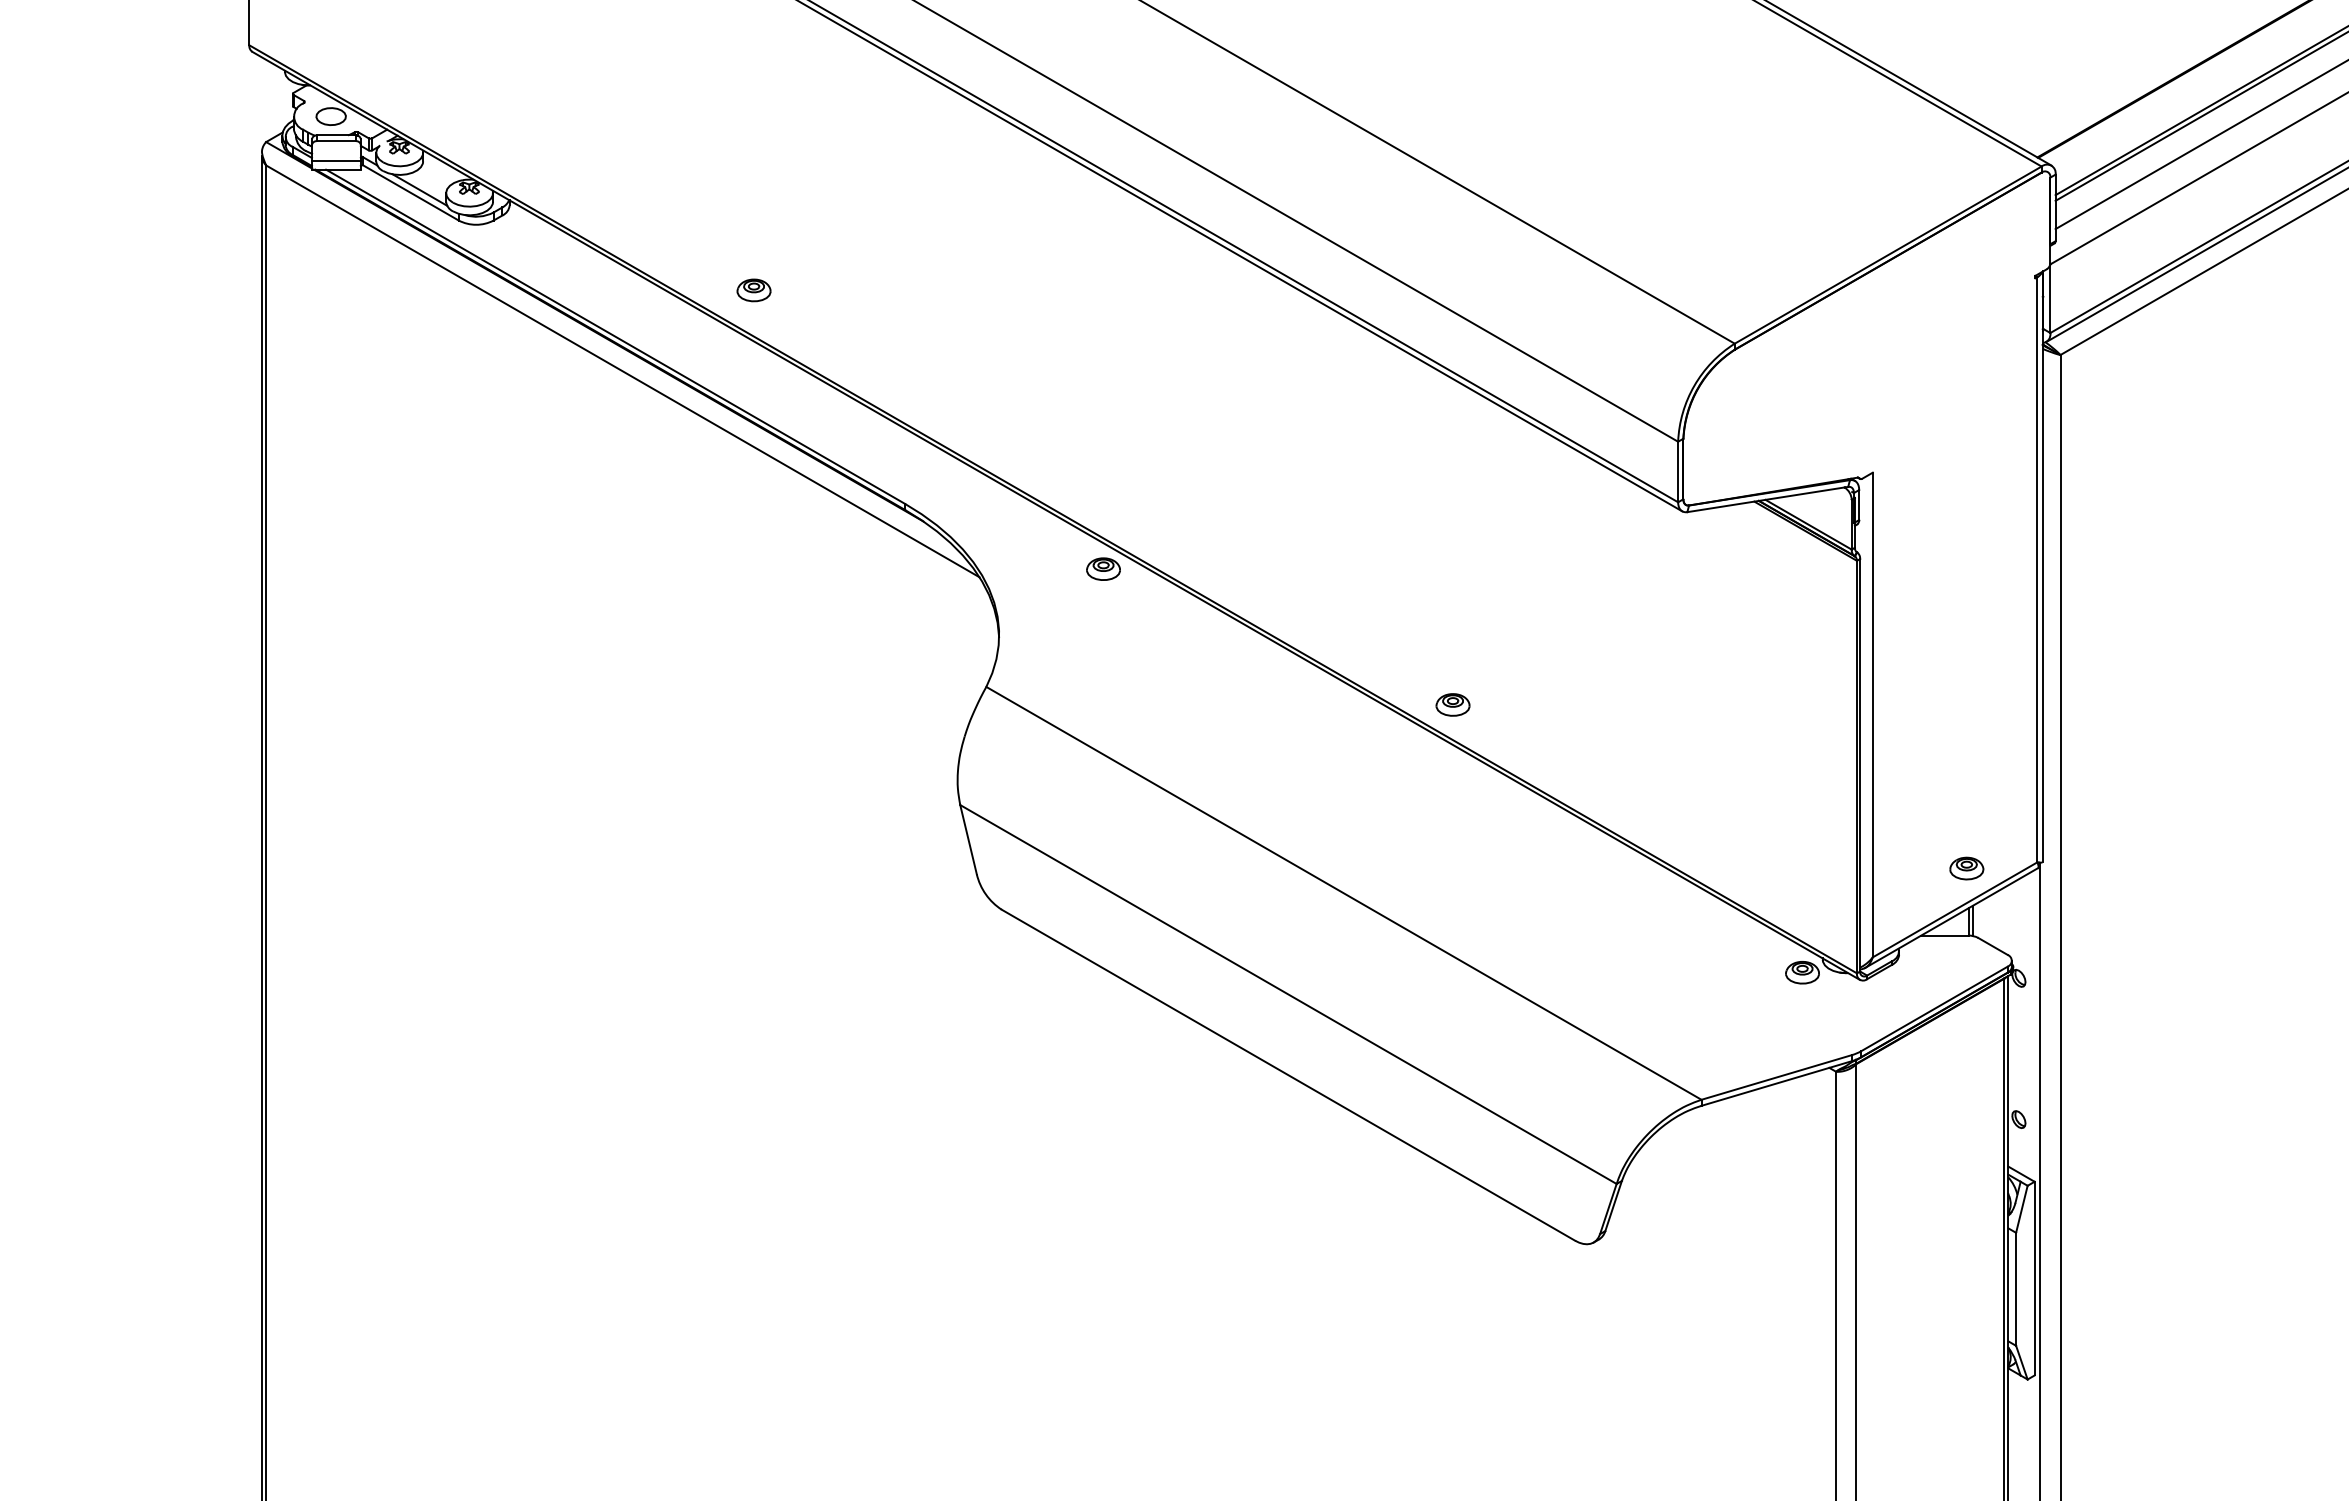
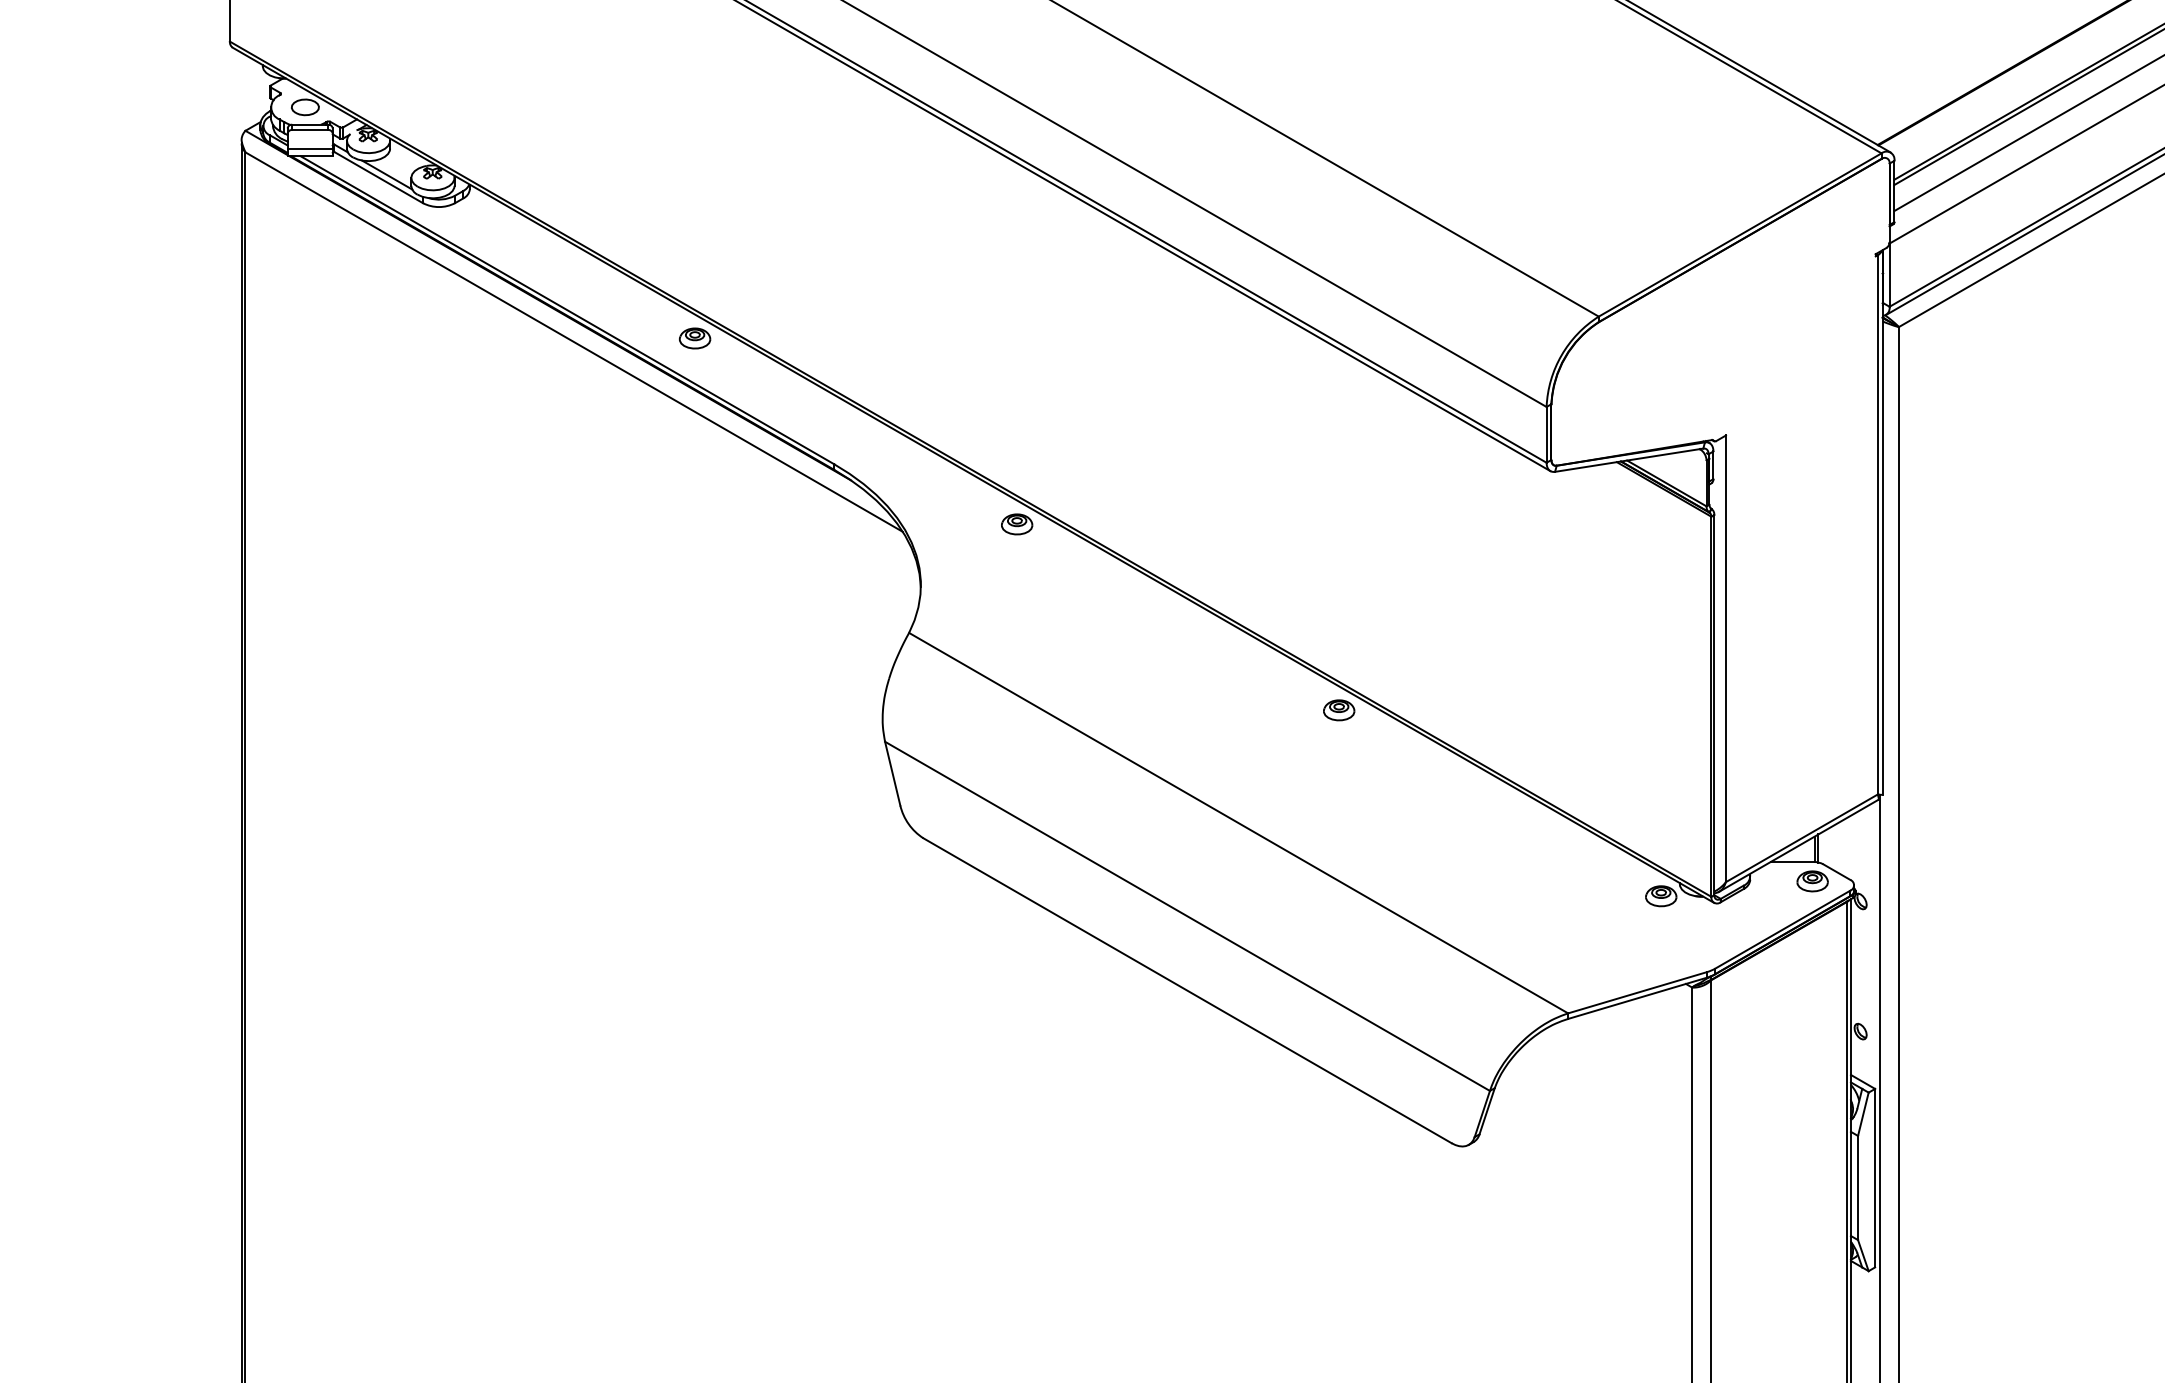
part: (753, 290) -> (694, 338), moved
part: (1452, 704) -> (1338, 709), moved
part: (1966, 868) -> (1812, 881), moved

